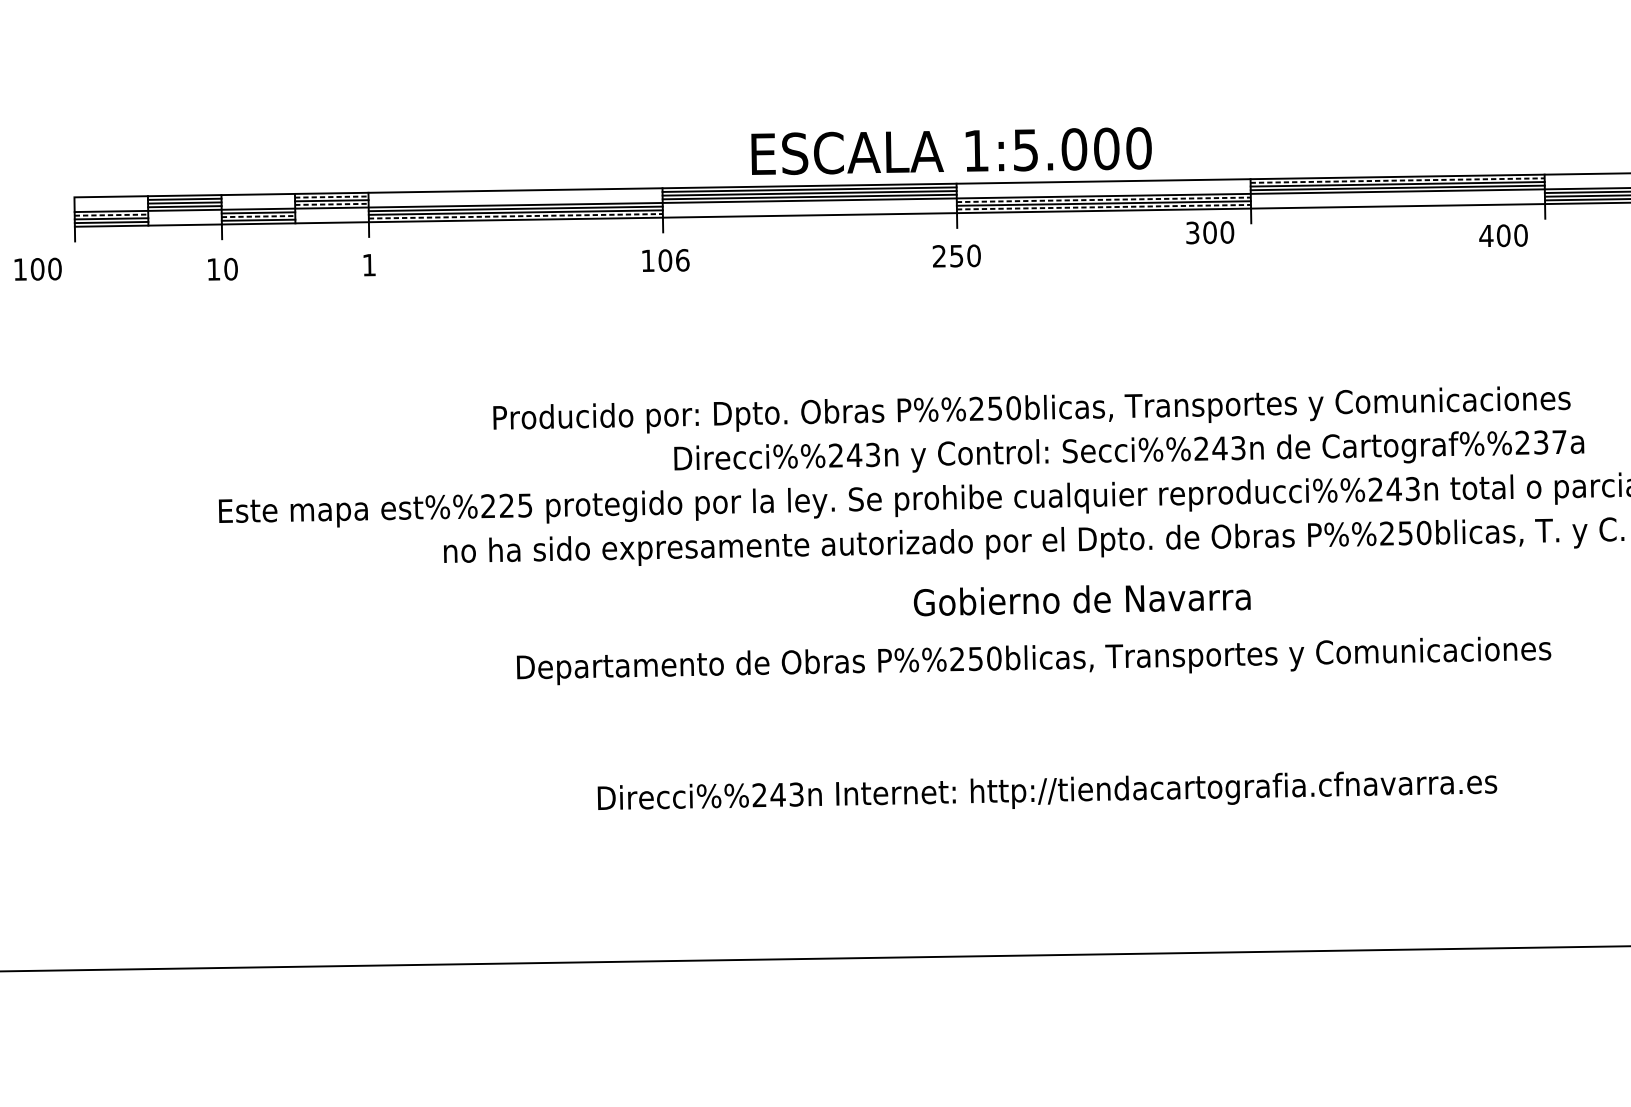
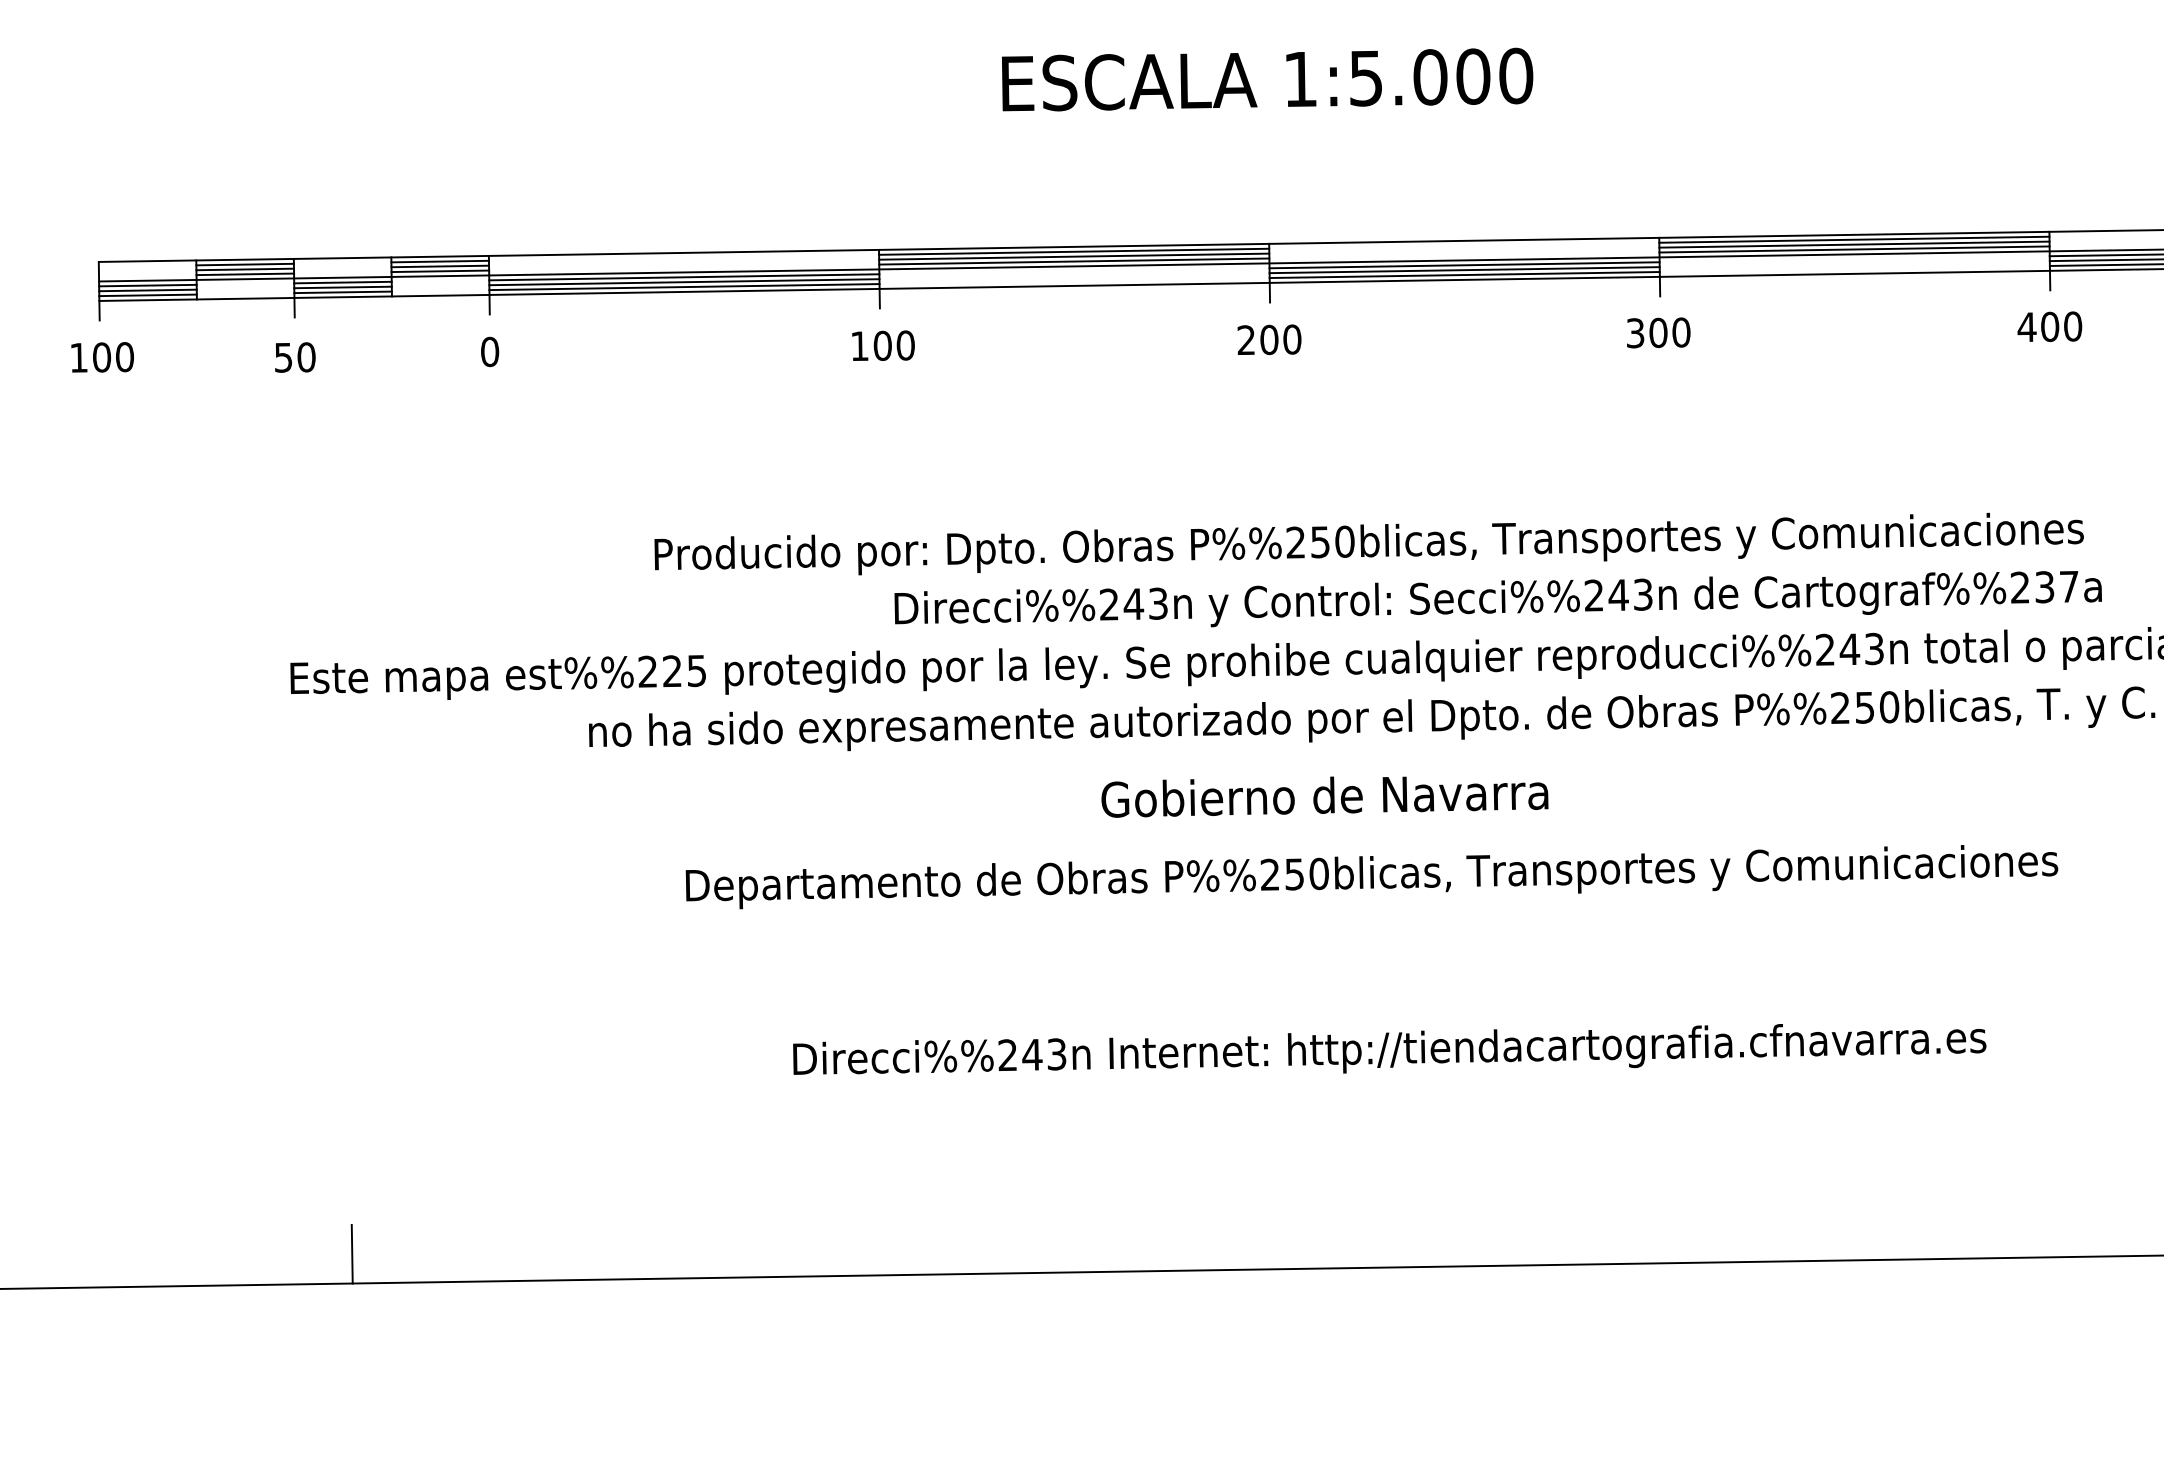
text: (951, 151) -> (1267, 79), moved
line: (1397, 180) -> (1854, 239), dashed -> solid
line: (332, 196) -> (440, 261), dashed -> solid
line: (1104, 200) -> (1465, 265), dashed -> solid
line: (332, 204) -> (440, 271), dashed -> solid
line: (1104, 207) -> (1465, 275), dashed -> solid
line: (111, 215) -> (147, 285), dashed -> solid
line: (258, 216) -> (343, 287), dashed -> solid
line: (515, 216) -> (684, 287), dashed -> solid
text: (1210, 232) -> (1658, 332), moved
text: (1503, 235) -> (2049, 326), moved
text: (956, 255) -> (1269, 339), 250 -> 200
text: (682, 260) -> (905, 345), 106 -> 100
text: (369, 264) -> (490, 351), 1 -> 0
text: (38, 269) -> (102, 357), moved
text: (213, 269) -> (283, 357), 10 -> 50
text: (1081, 600) -> (1324, 796), moved
line: (264, 944) -> (351, 1253), added

